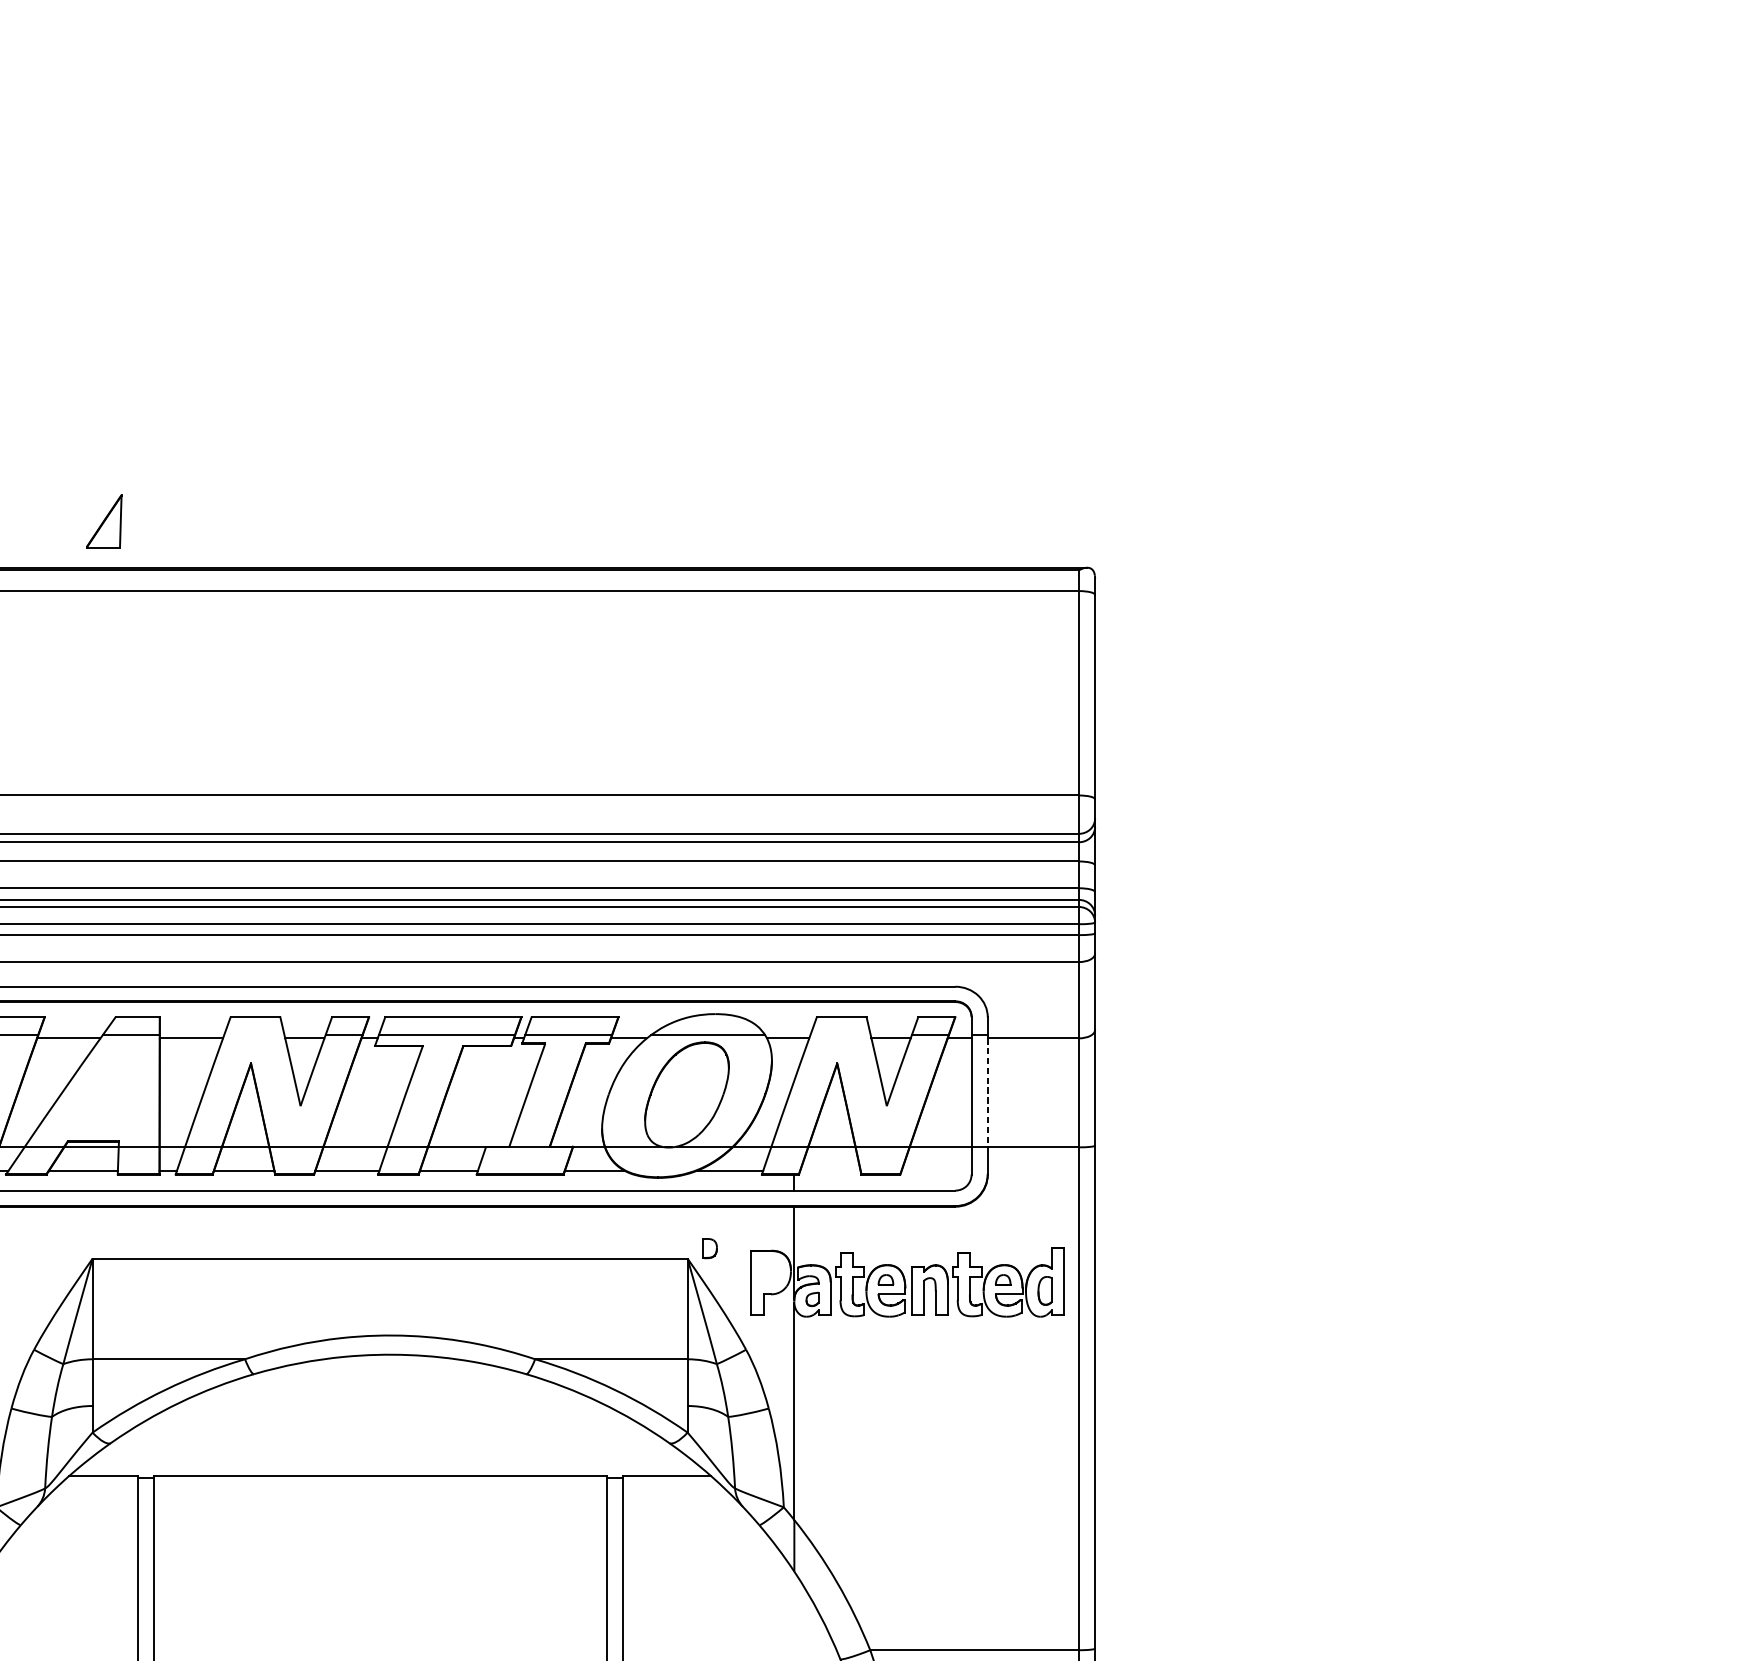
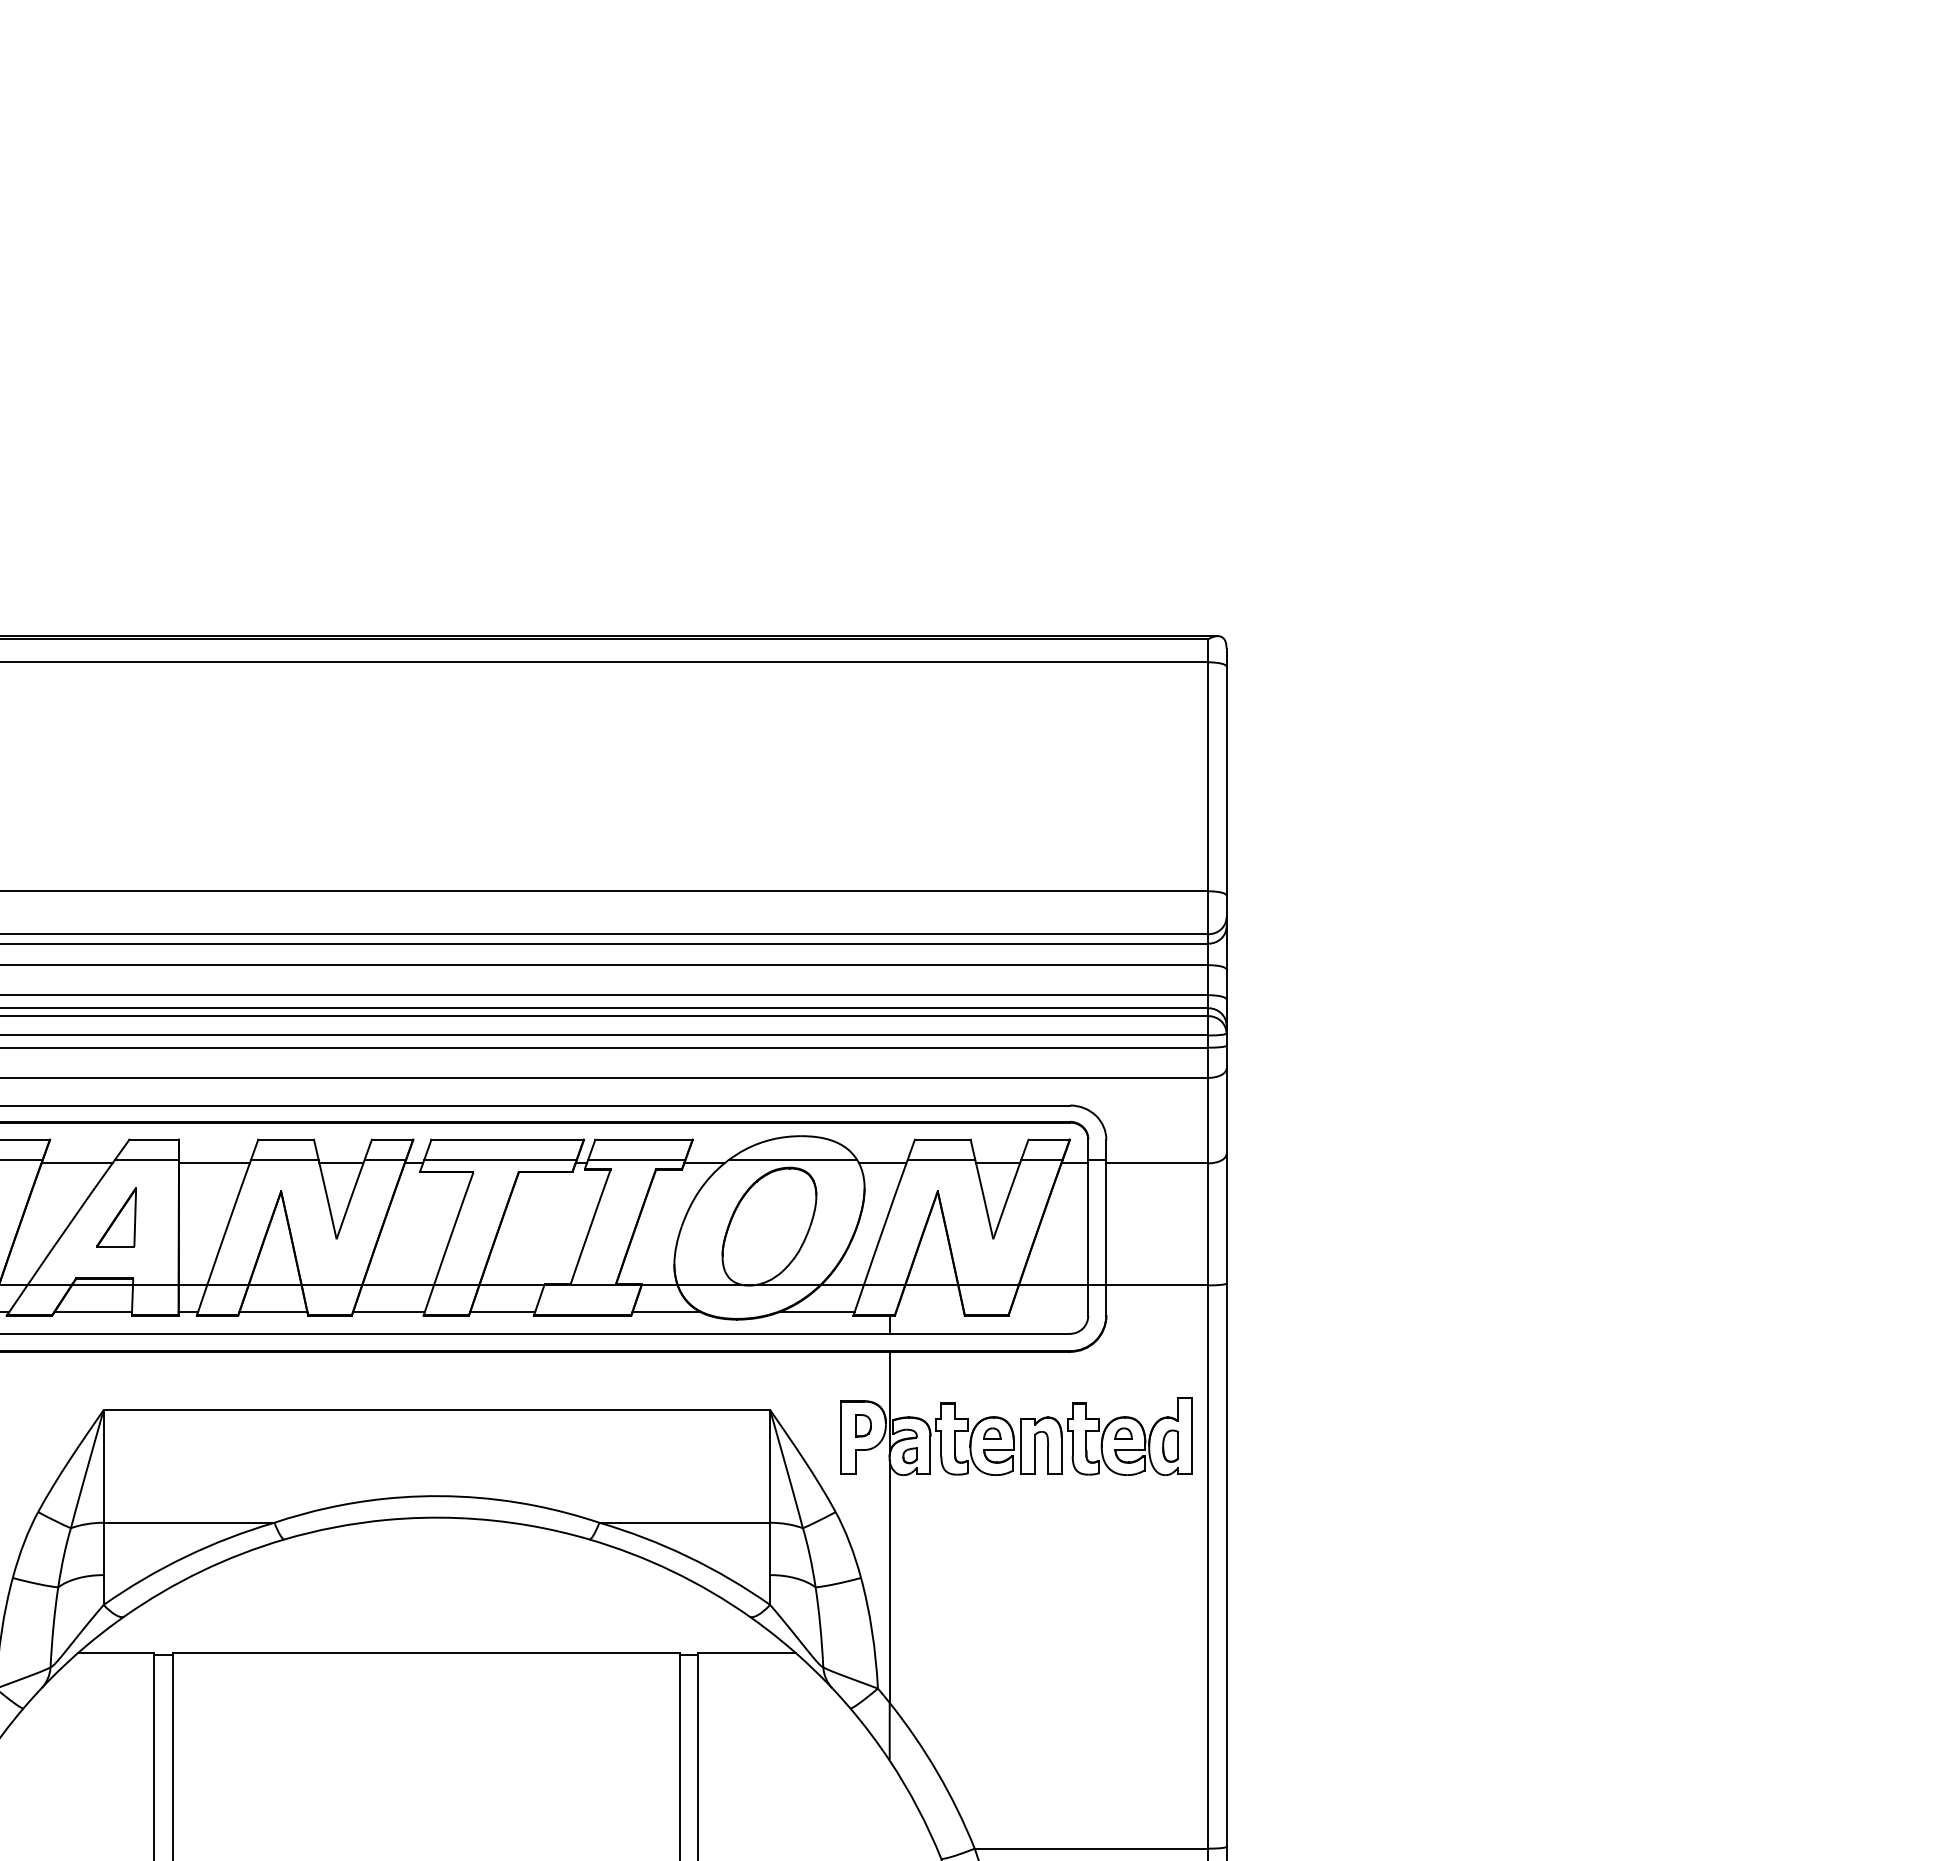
part: (104, 521) -> (116, 1217), moved
line: (254, 1034) -> (284, 1159), added
line: (840, 1034) -> (941, 1159), added
line: (987, 1092) -> (1106, 1224), dashed -> solid
part: (710, 1248) -> (863, 1425), moved

